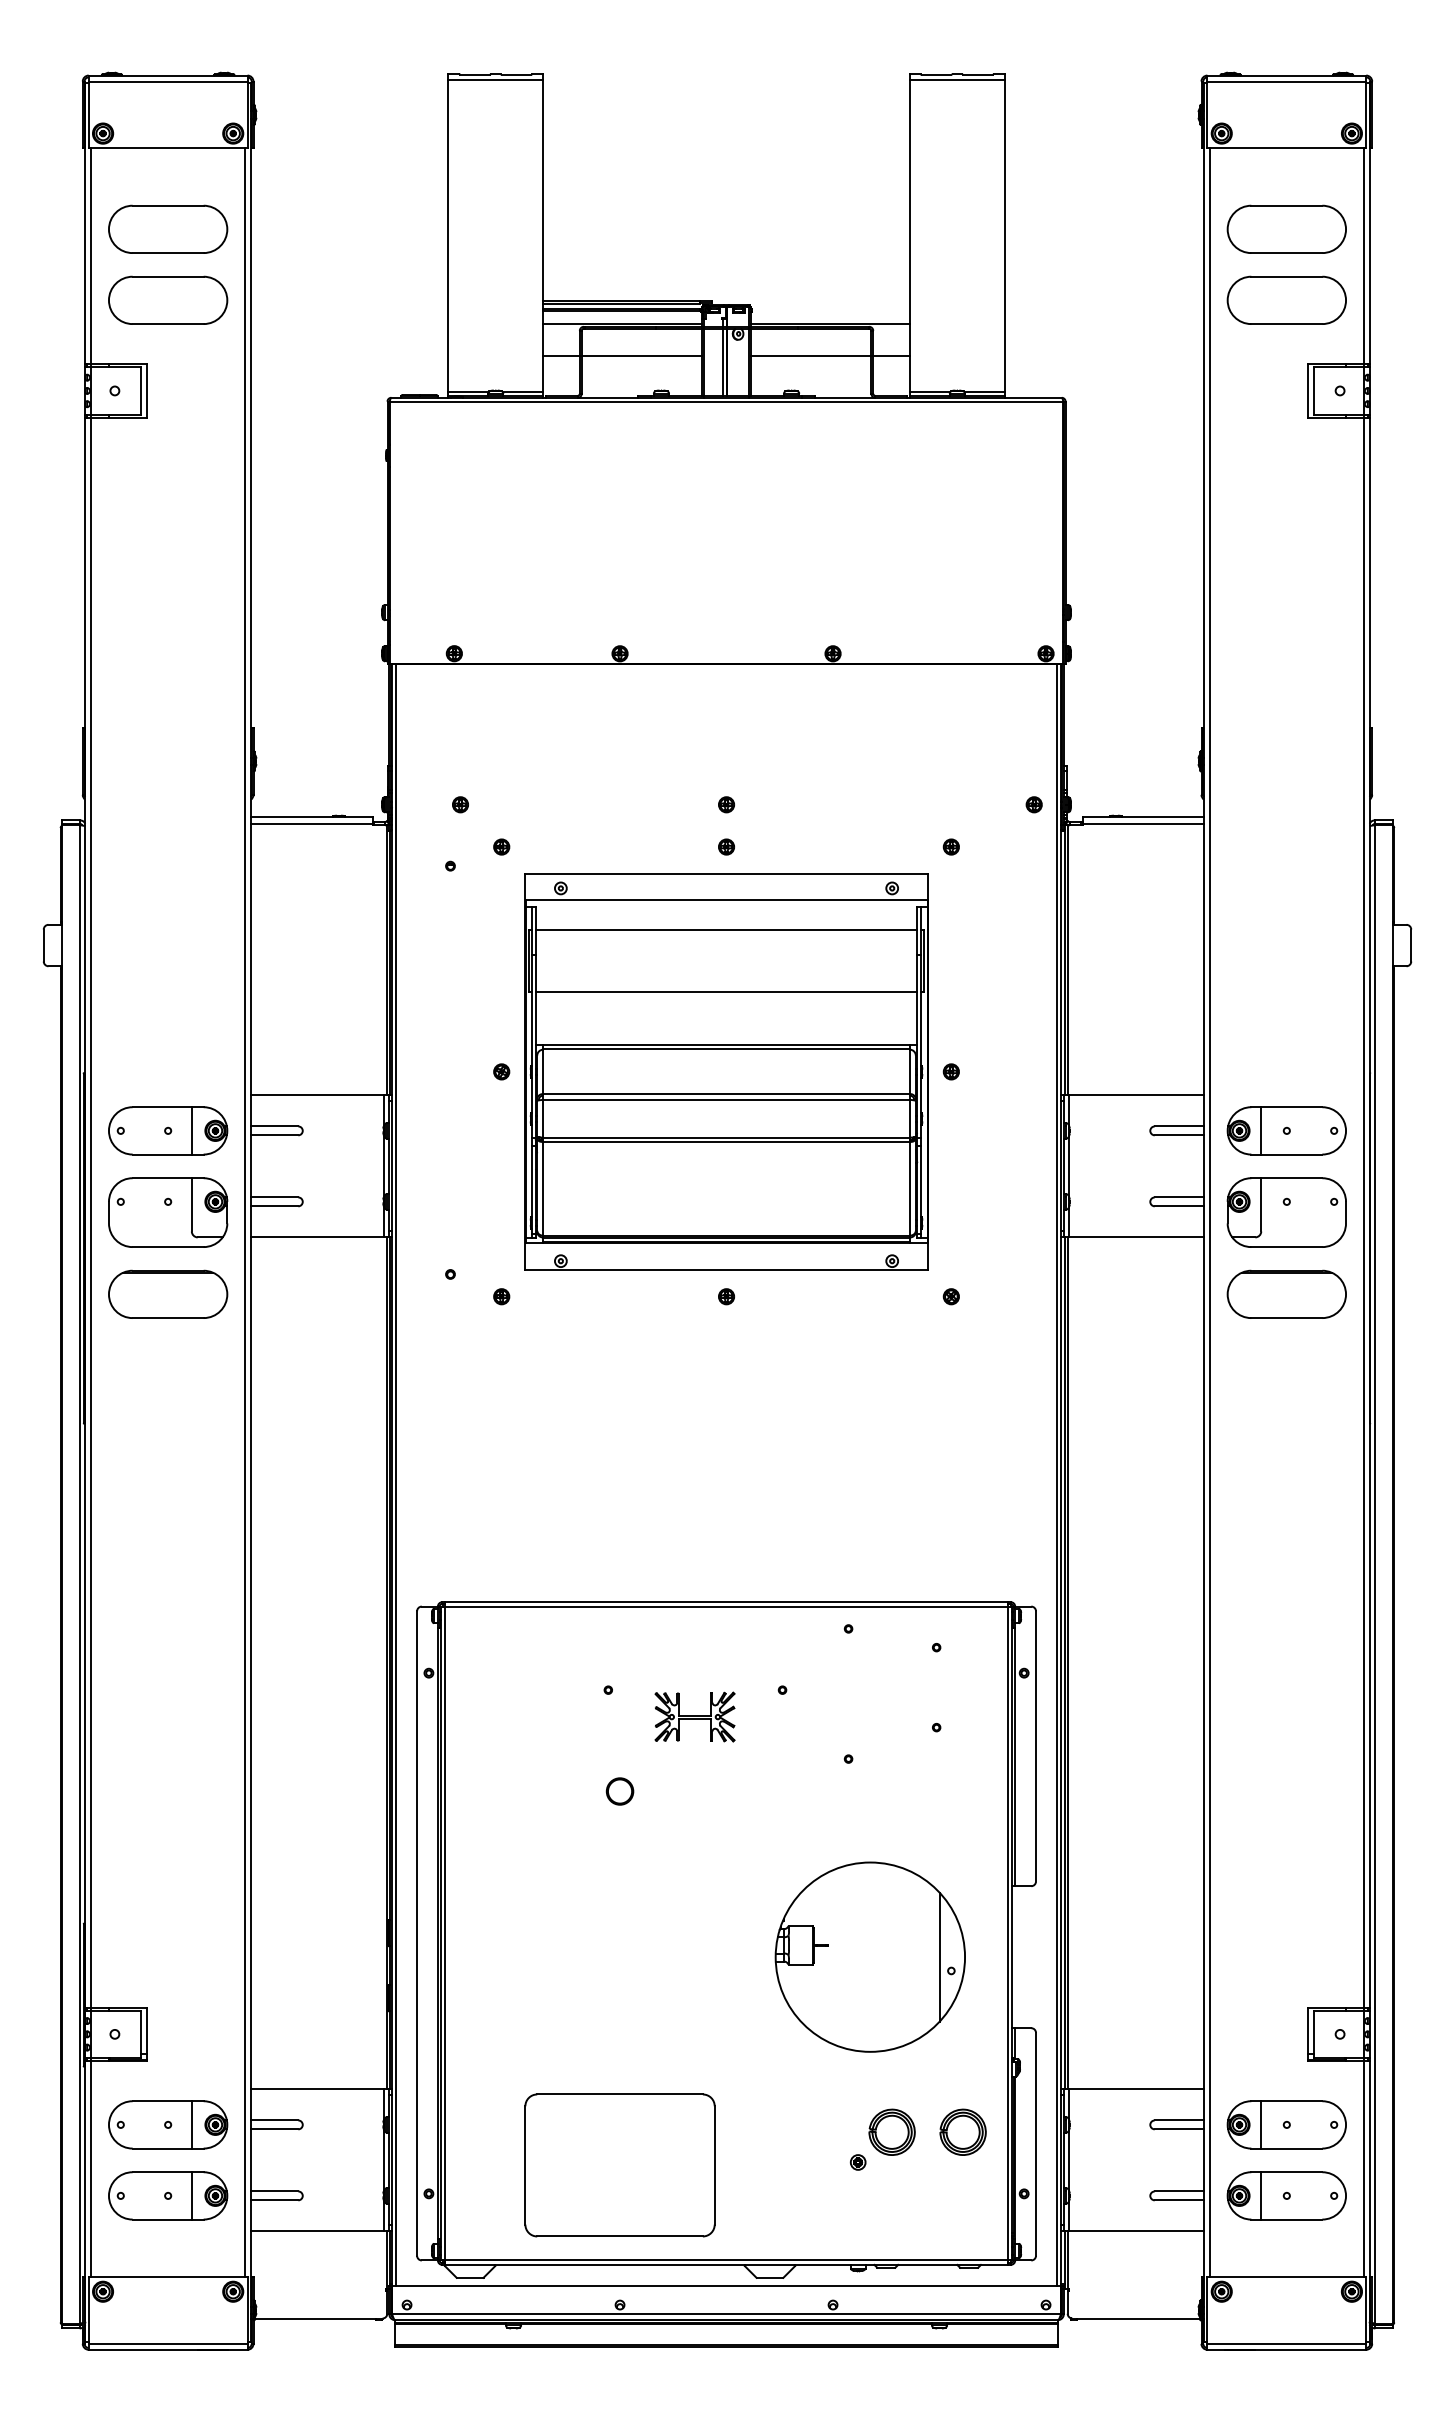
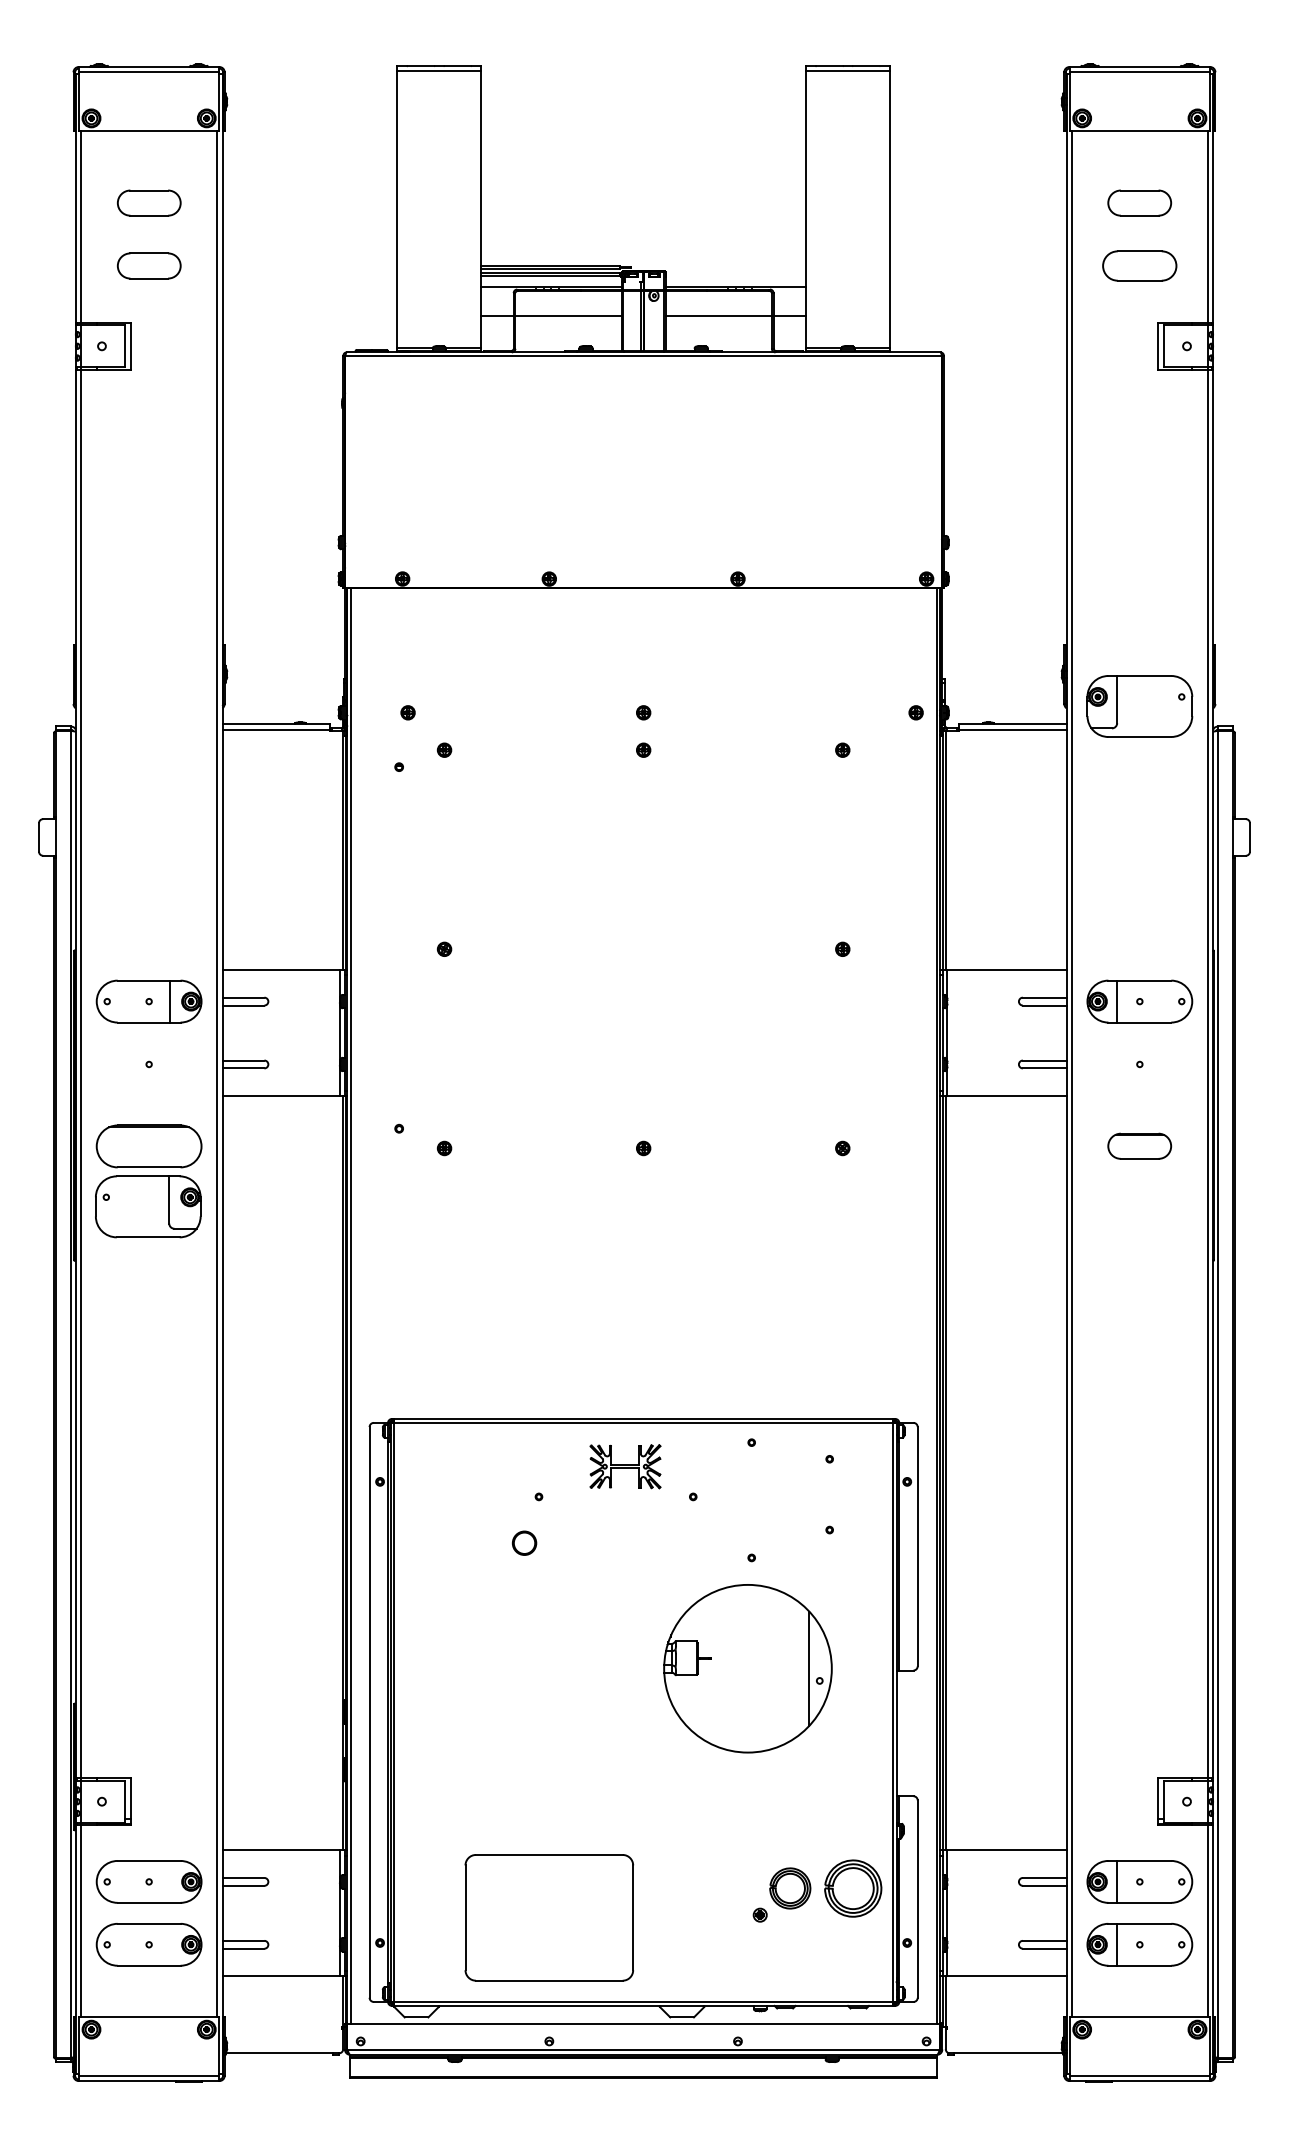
part: (168, 228) -> (149, 202), size x0.6
part: (1286, 228) -> (1139, 202), size x0.6
part: (168, 299) -> (149, 265), size x0.6
part: (1286, 299) -> (1139, 265), size x0.7
part: (726, 1071) -> (643, 949), removed
part: (168, 1212) -> (148, 1206), moved
part: (1286, 1212) -> (1139, 706), moved
part: (1286, 1293) -> (1139, 1145), size x0.6
part: (694, 1716) -> (625, 1466), moved
part: (619, 1791) -> (524, 1543), moved
part: (869, 1956) -> (747, 1668), moved
line: (191, 2124) -> (169, 1881), removed
part: (962, 2131) -> (852, 1887), size x1.4
line: (191, 2195) -> (169, 1944), removed

